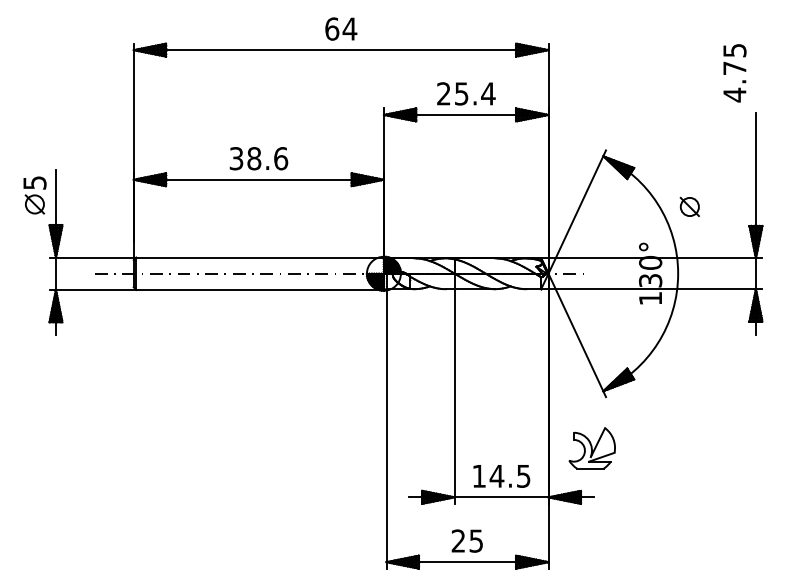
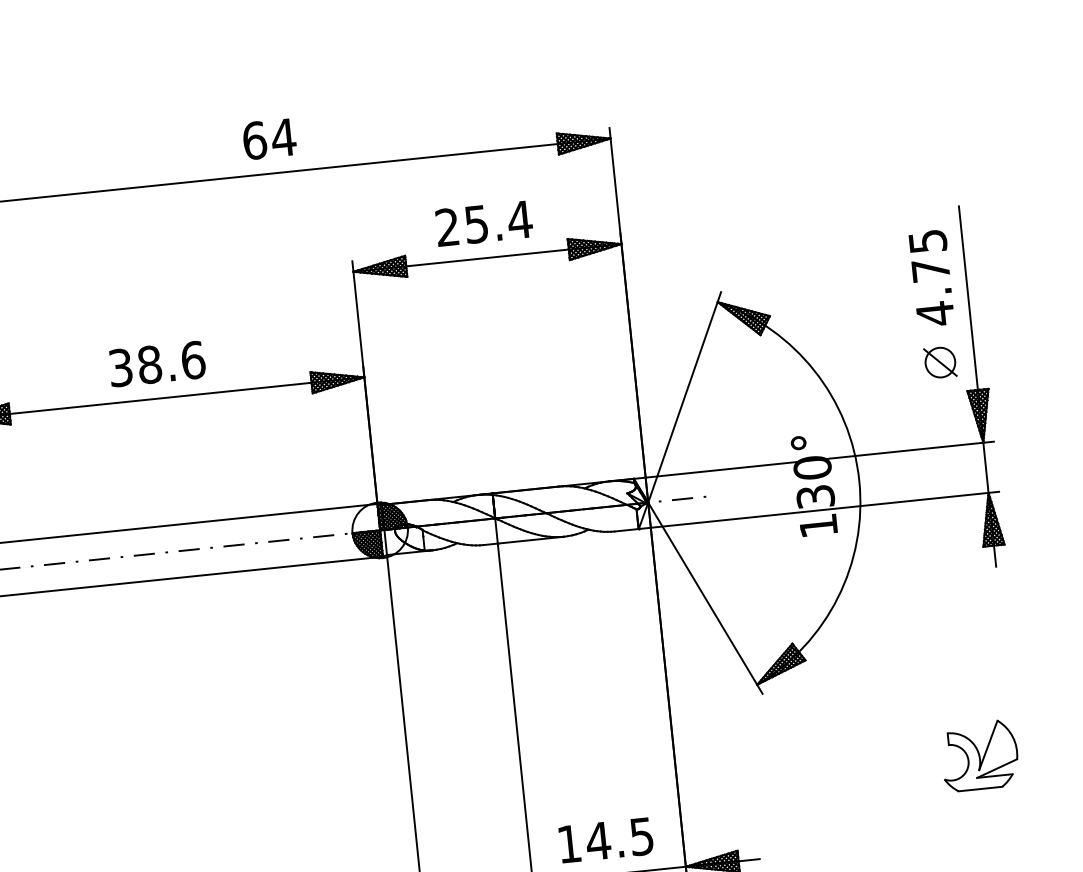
text: (734, 73) -> (931, 278), moved
part: (689, 206) -> (939, 361), moved
part: (591, 448) -> (978, 756), moved

